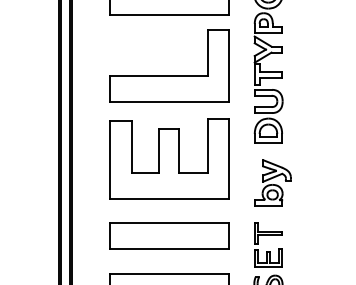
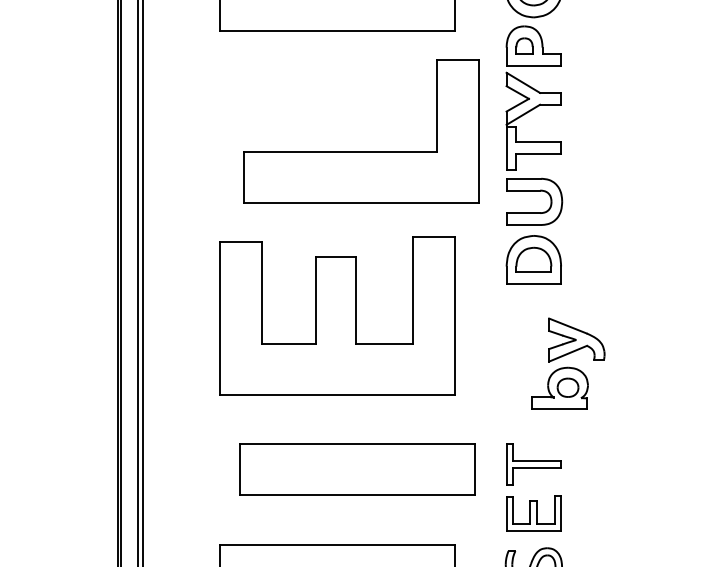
part: (169, 75) -> (360, 150), moved
part: (272, 182) -> (567, 363), moved
part: (169, 235) -> (356, 468), moved

